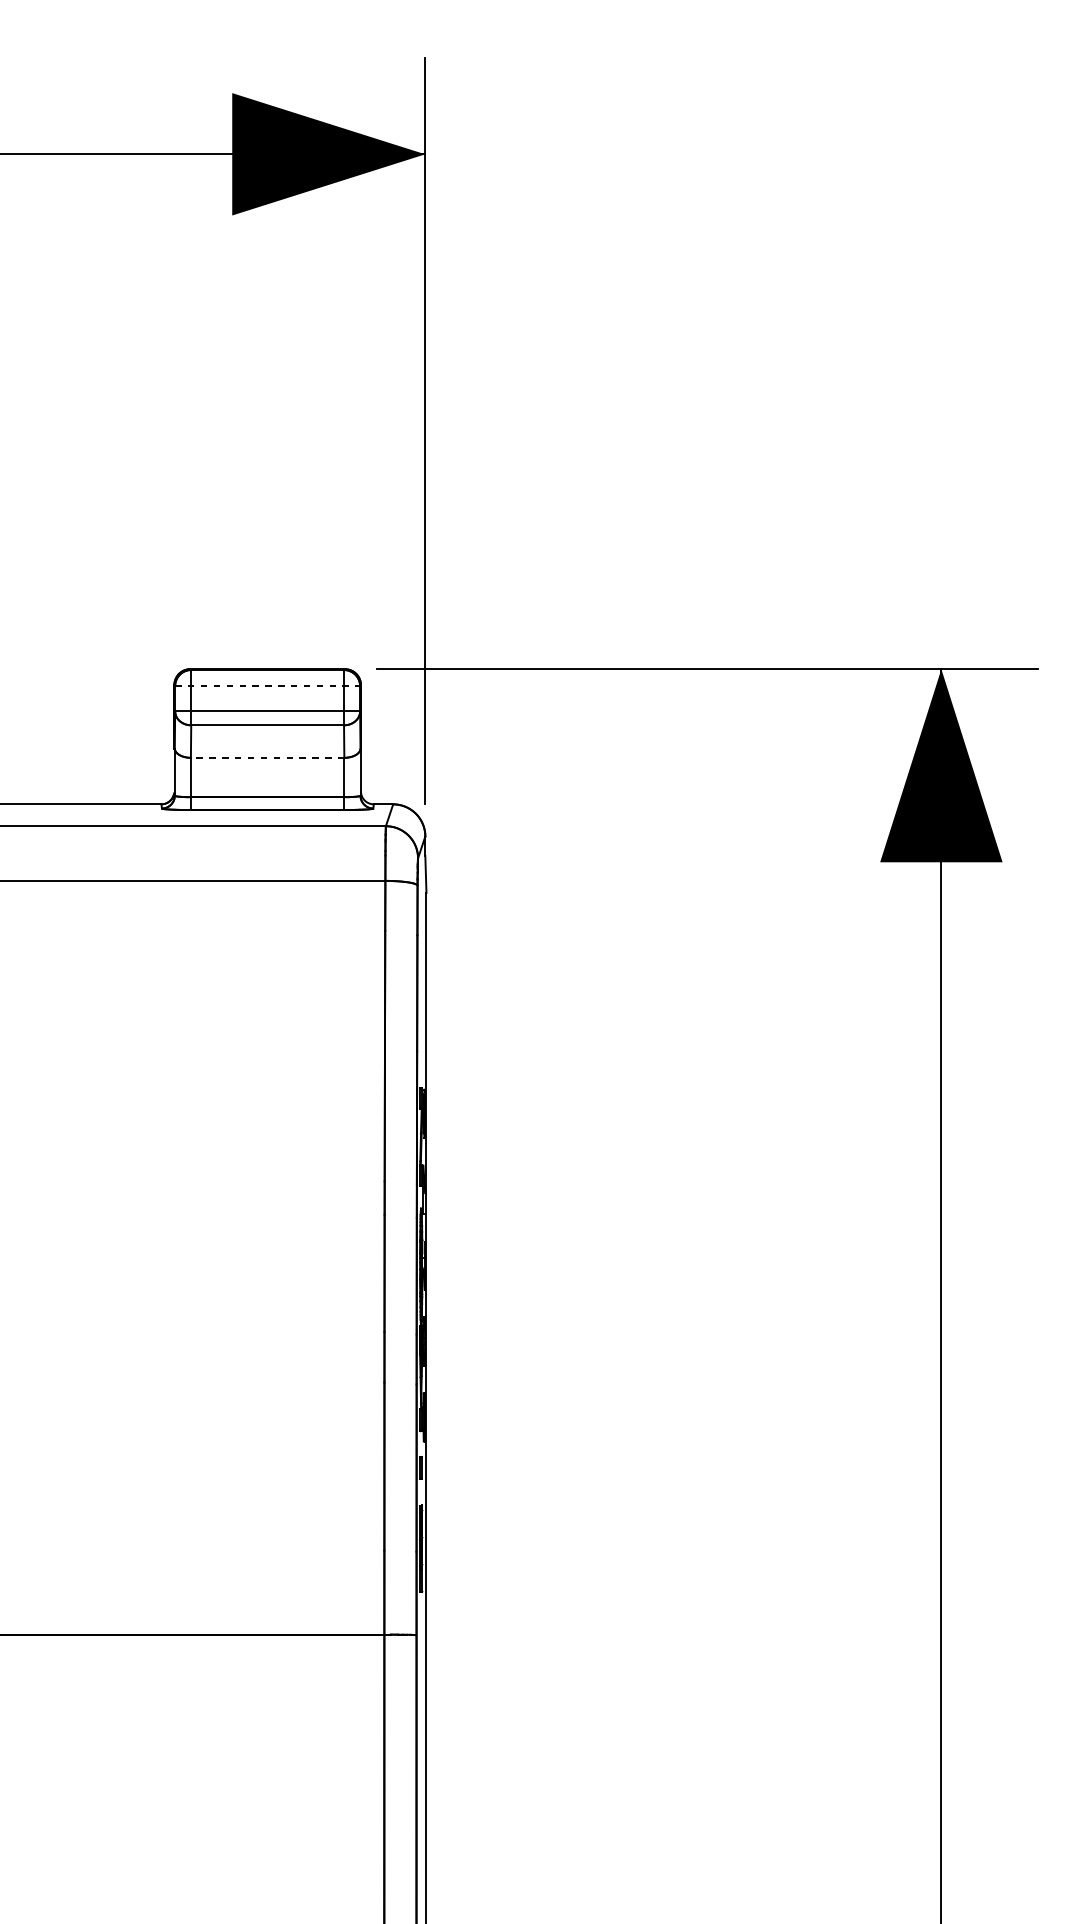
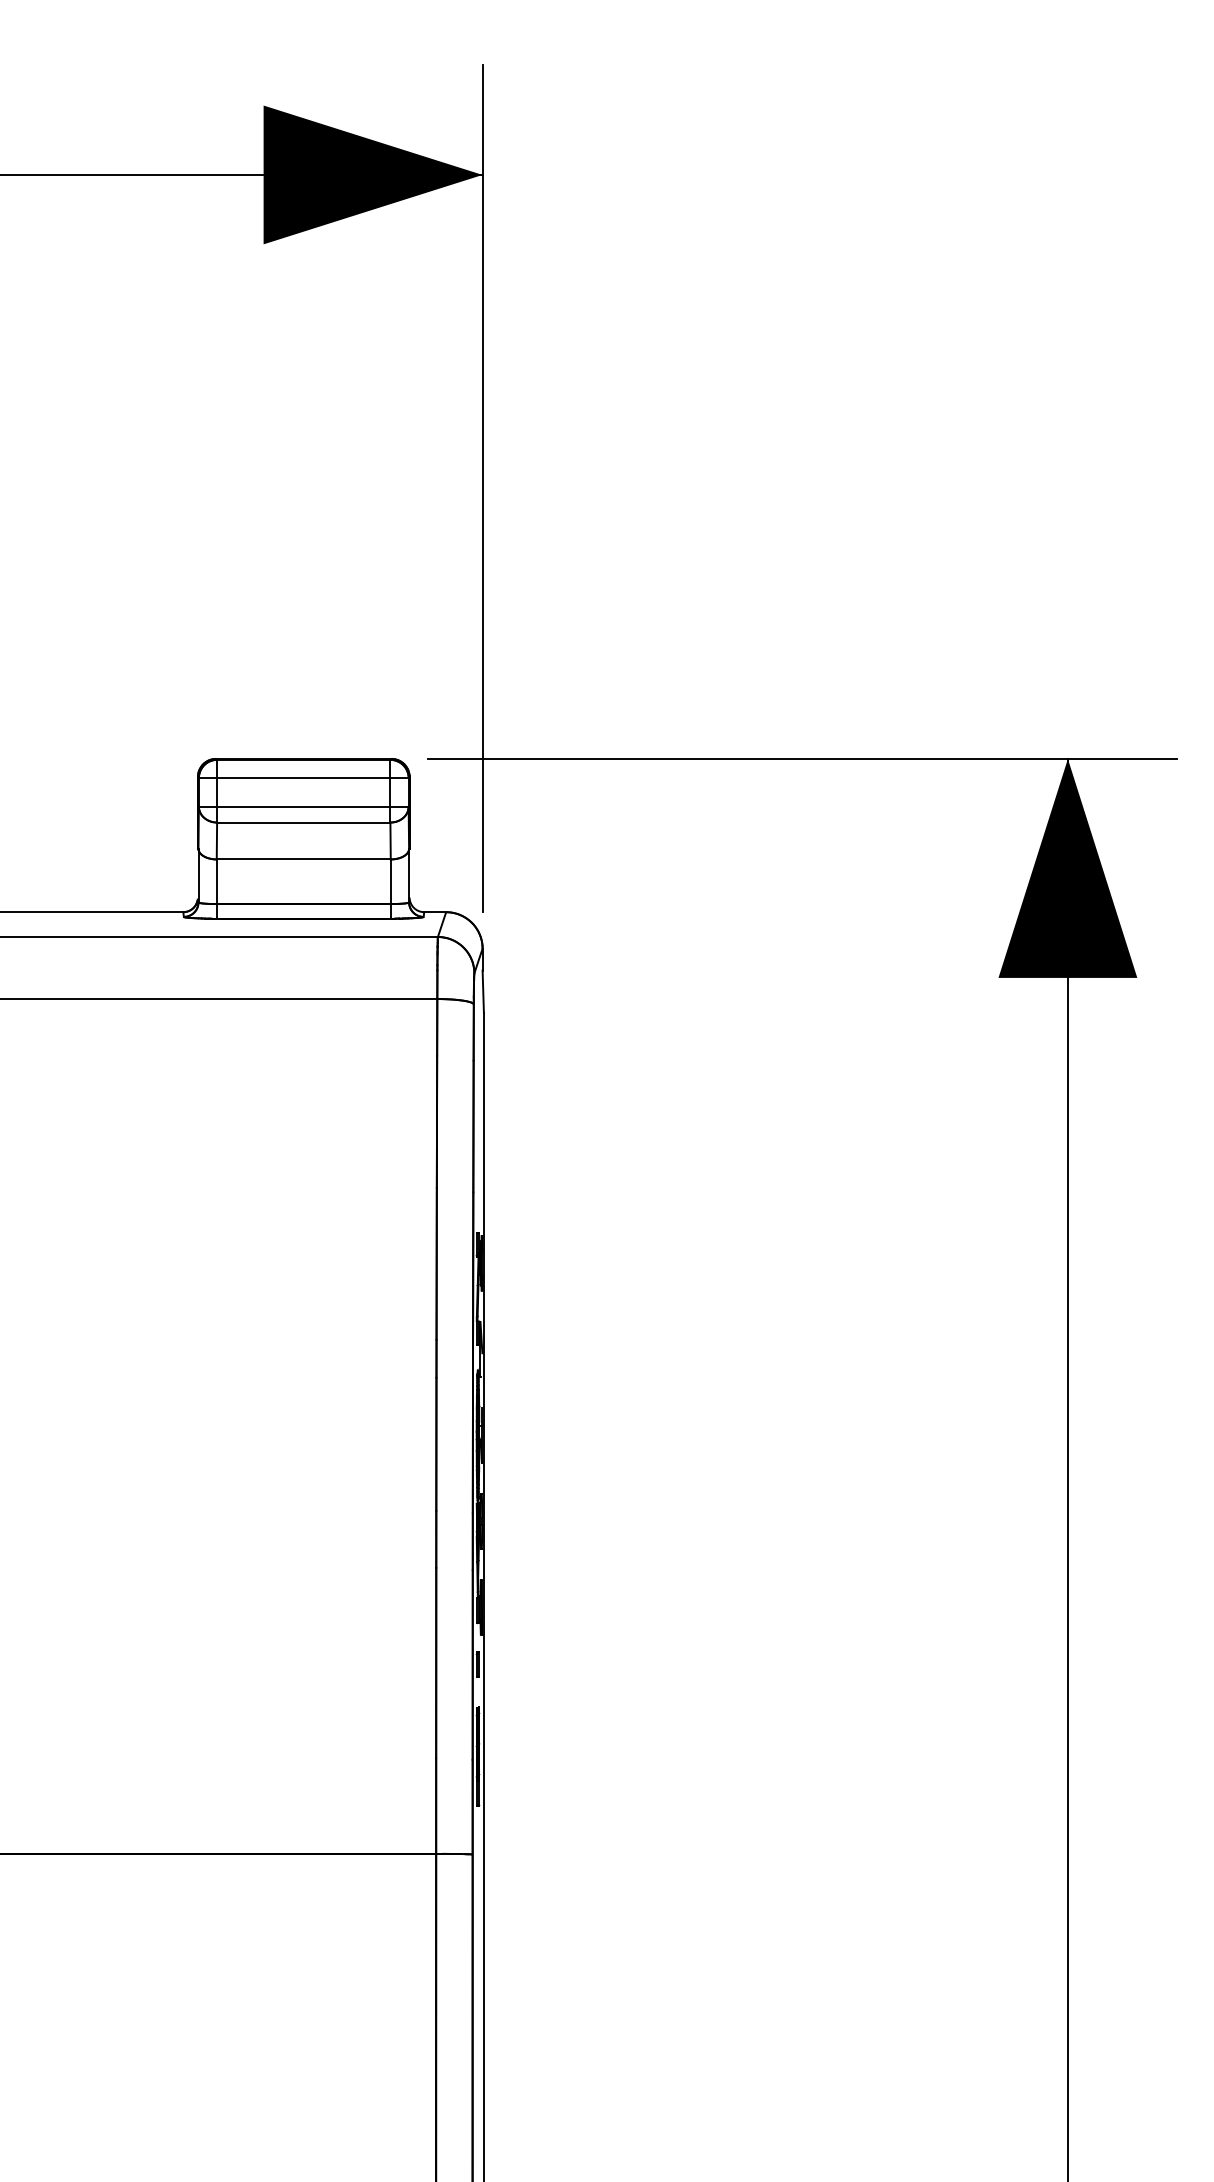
line: (267, 686) -> (303, 778), dashed -> solid
line: (267, 757) -> (303, 859), dashed -> solid

